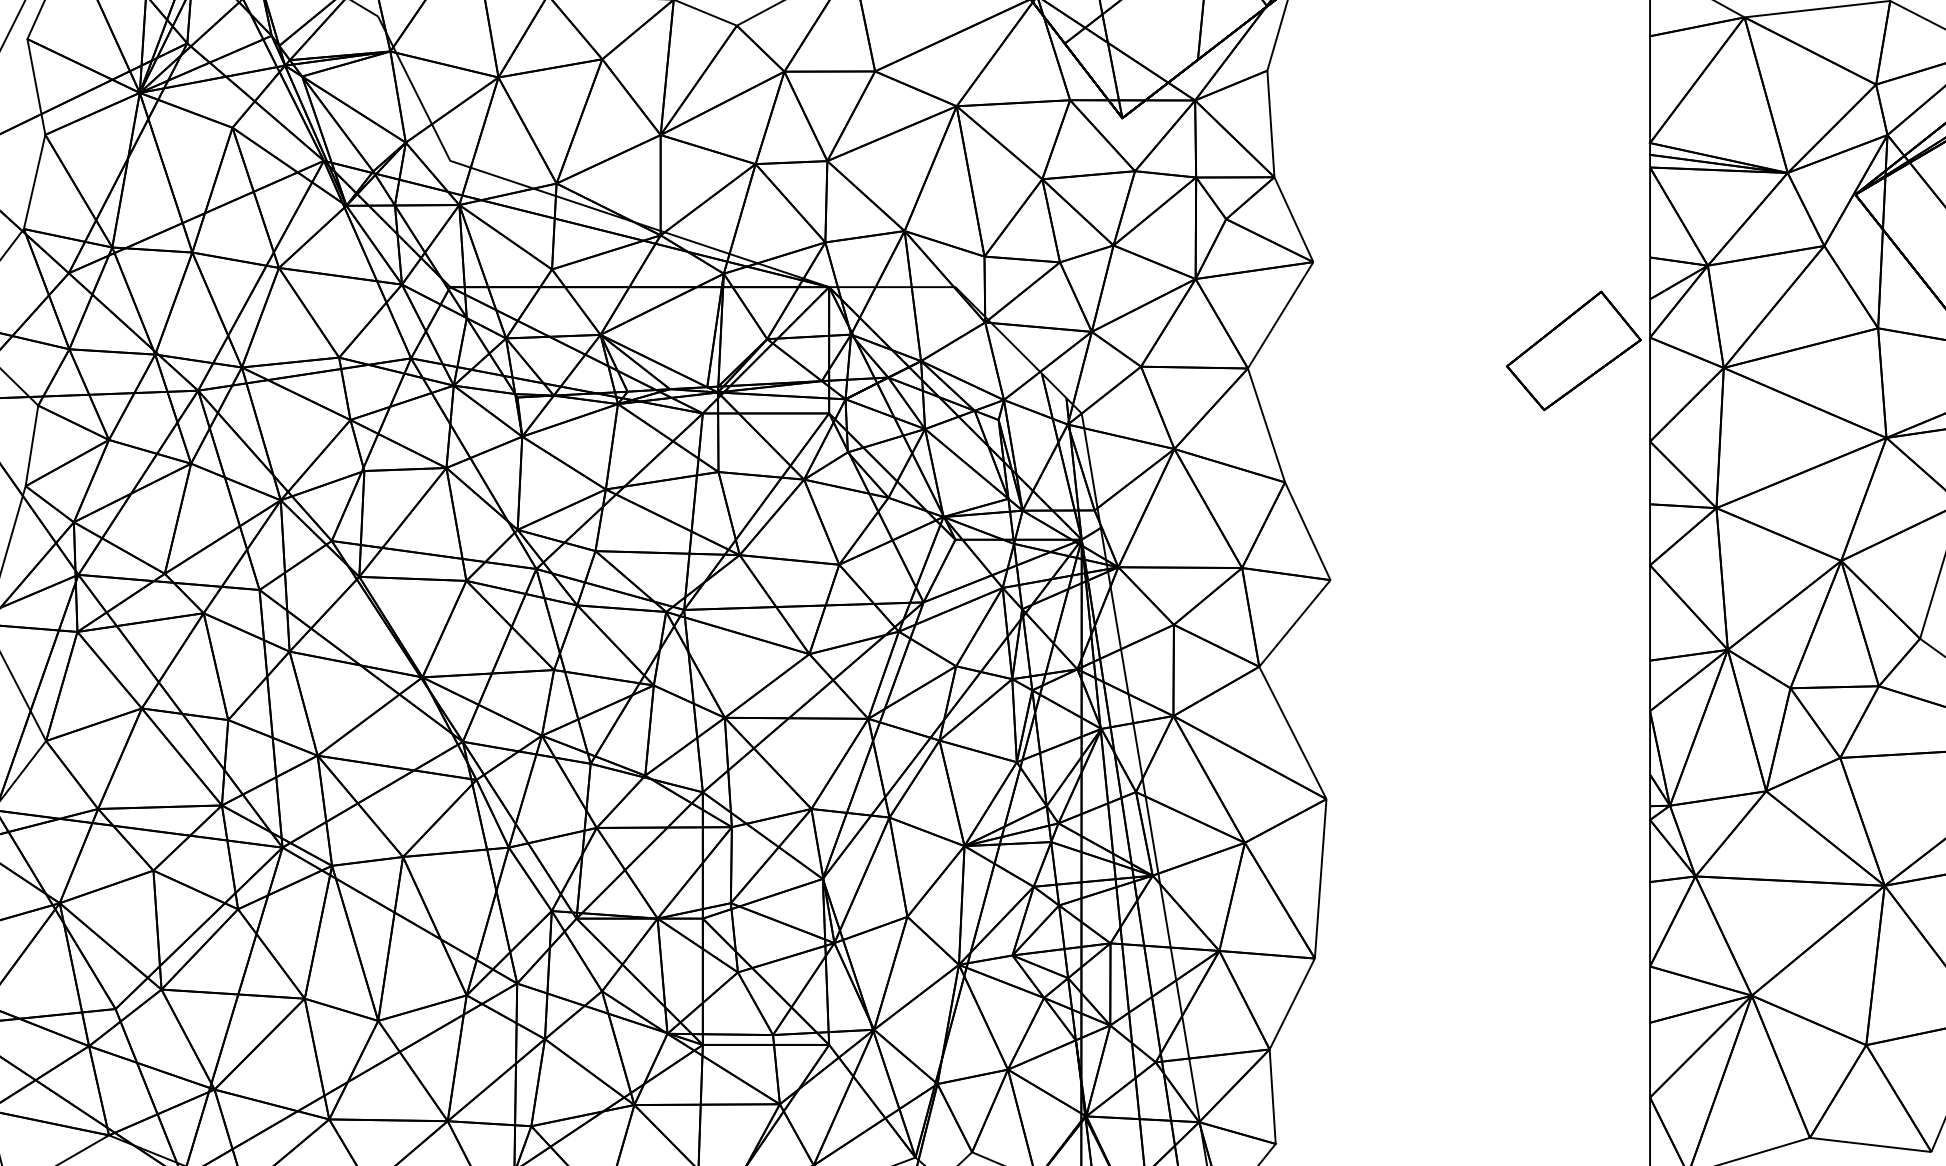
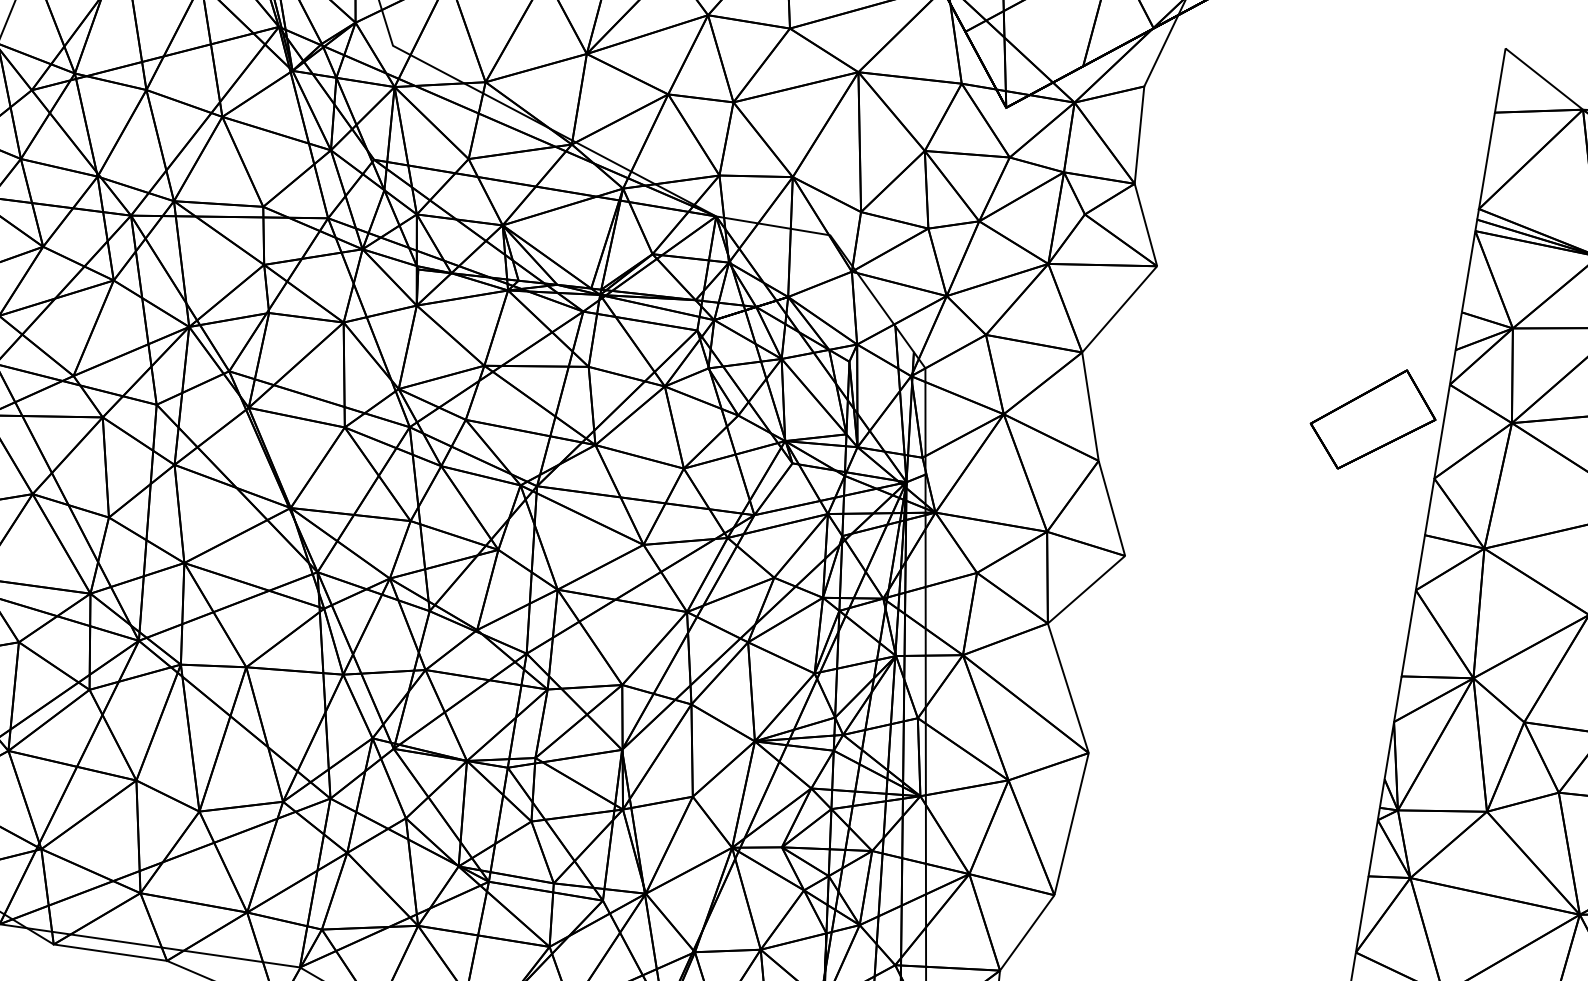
part: (1573, 350) -> (1373, 419), moved

